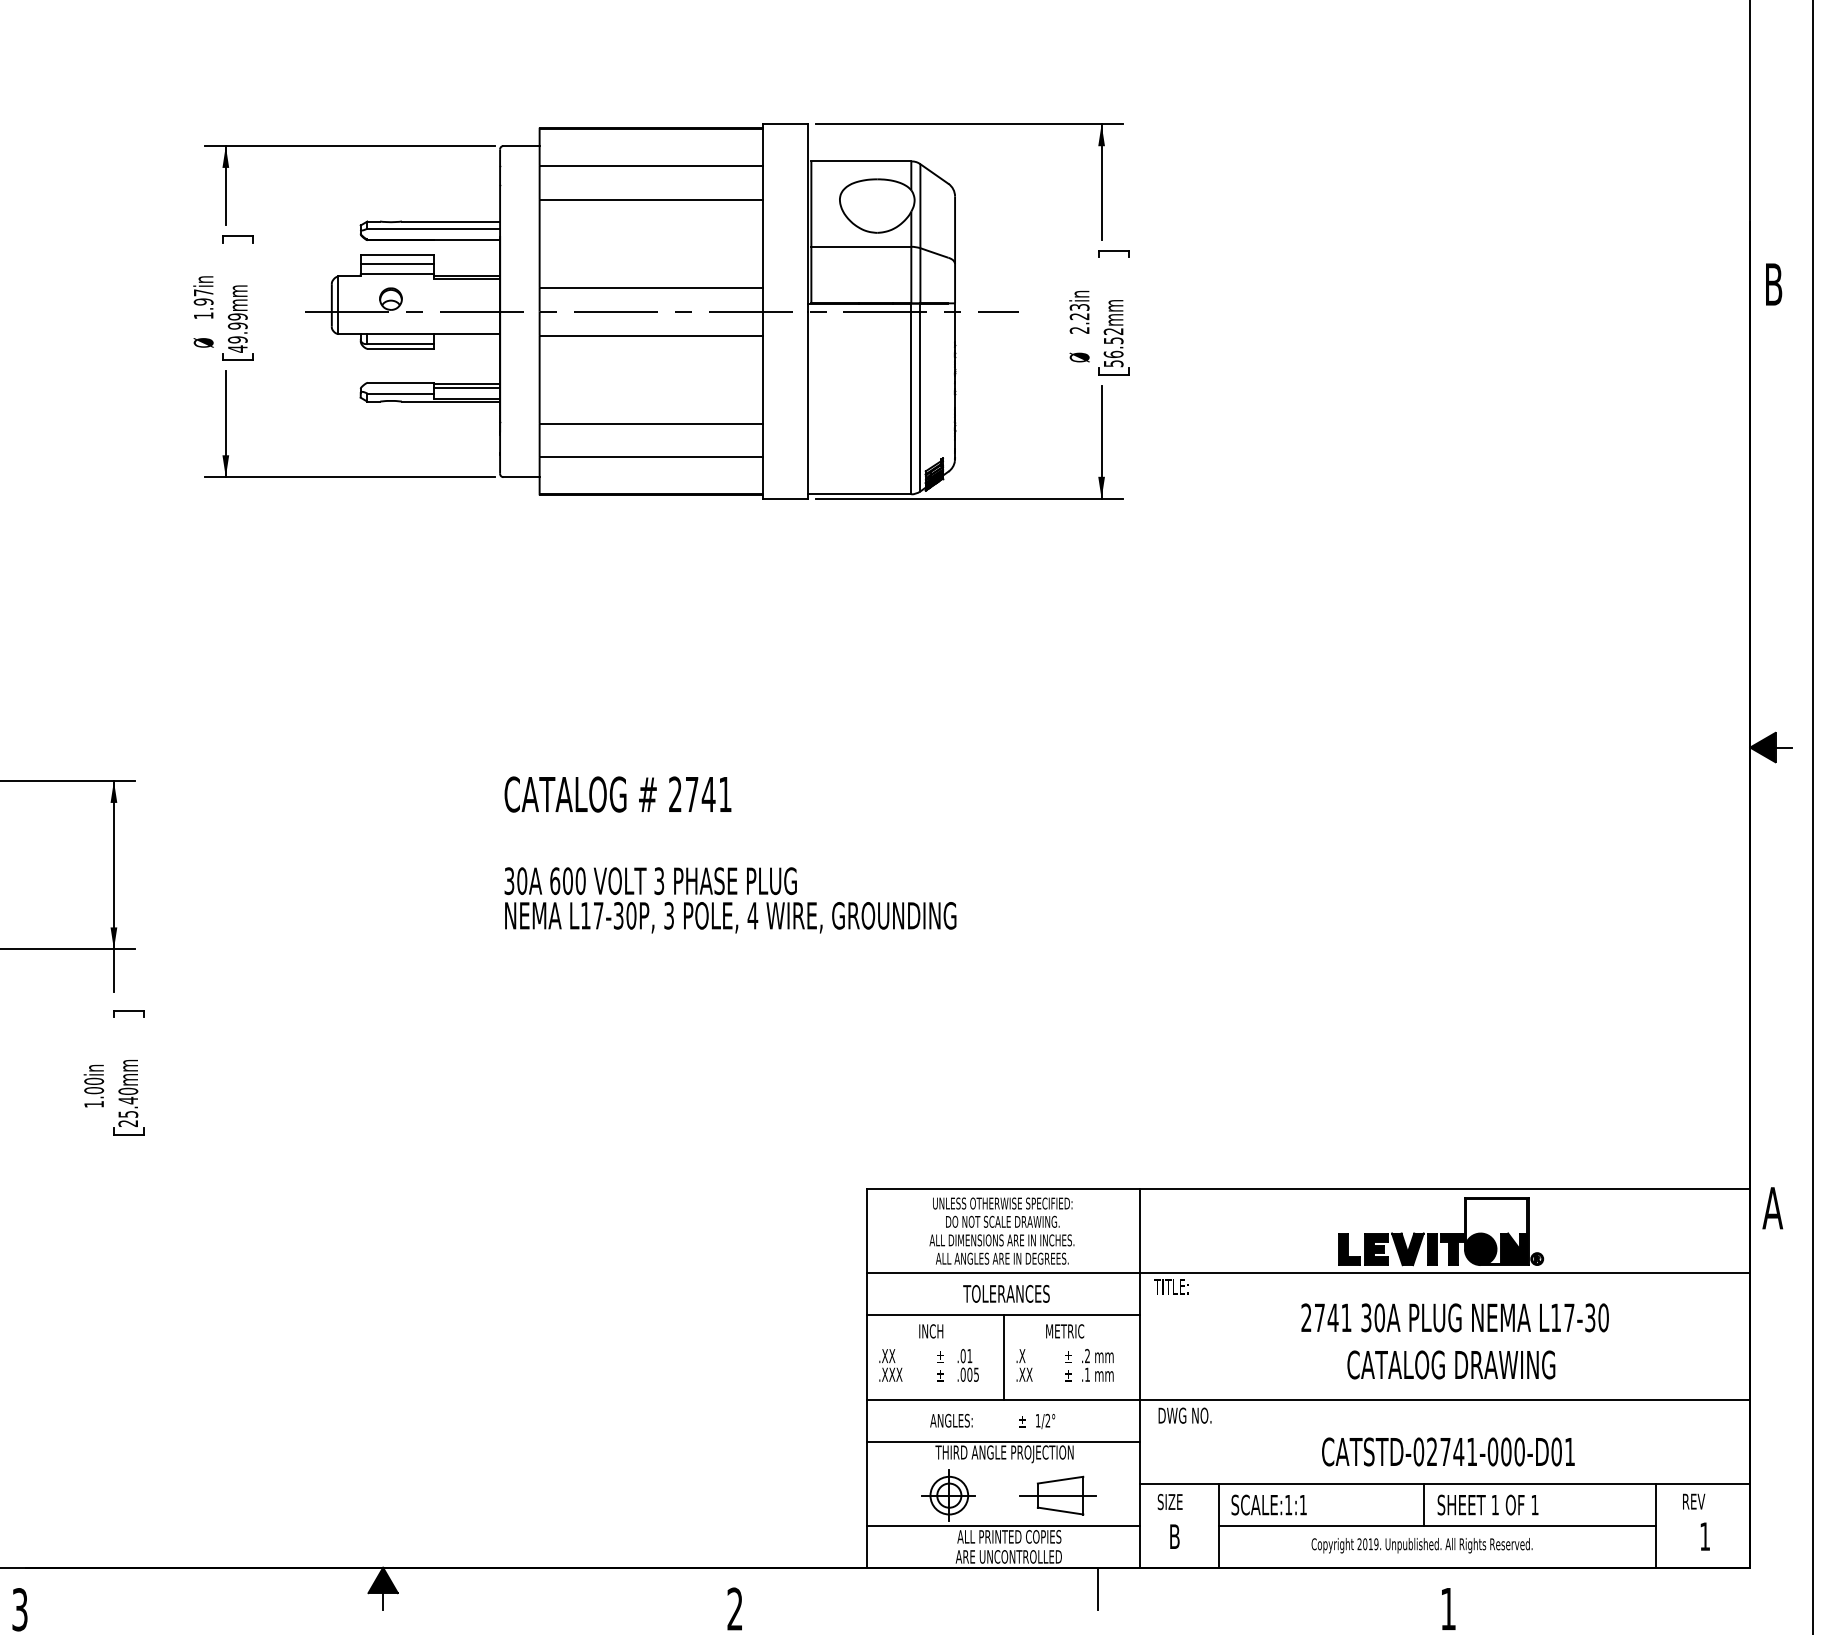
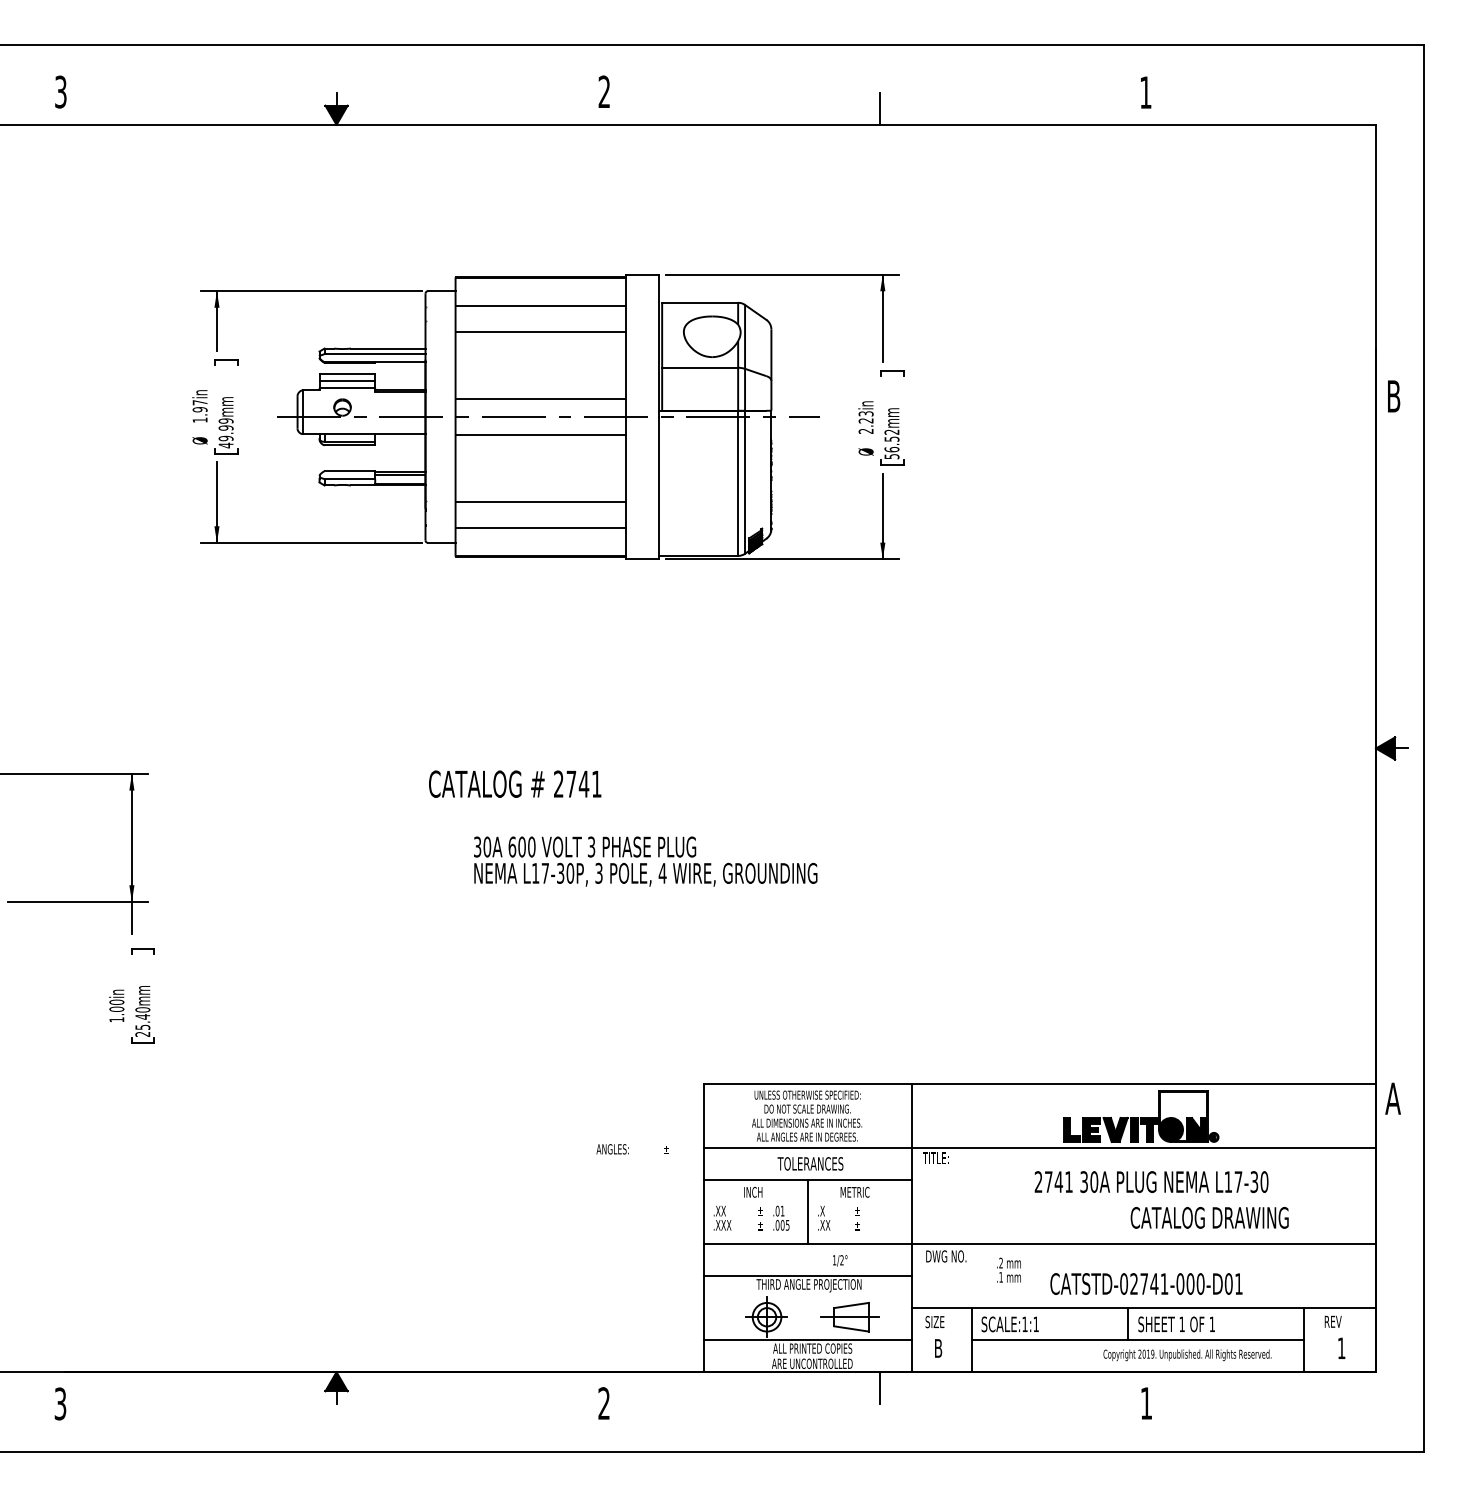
text: (730, 900) -> (645, 861), moved
text: (1097, 1364) -> (1008, 1269), moved
text: (1451, 1364) -> (1209, 1217), moved
text: (977, 1421) -> (632, 1149), moved
text: (1422, 1545) -> (1187, 1355), moved

